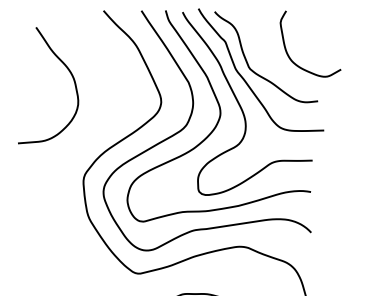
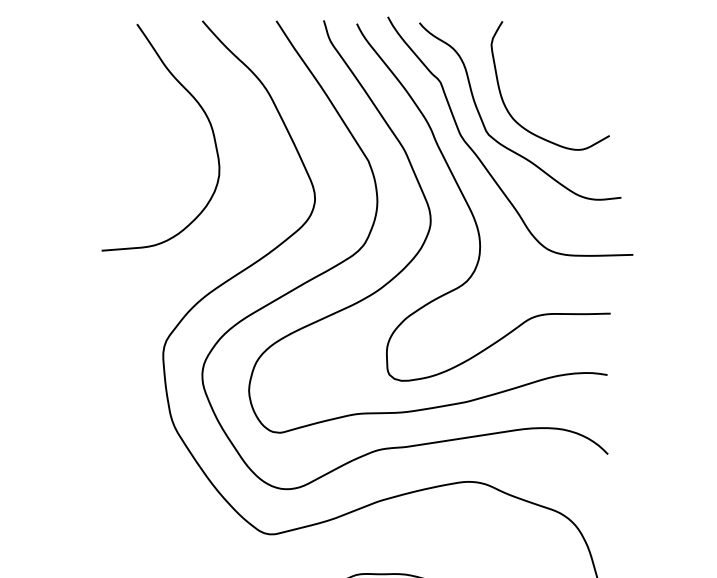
curve: (288, 53) -> (506, 104), moved
curve: (70, 74) -> (204, 116), moved

